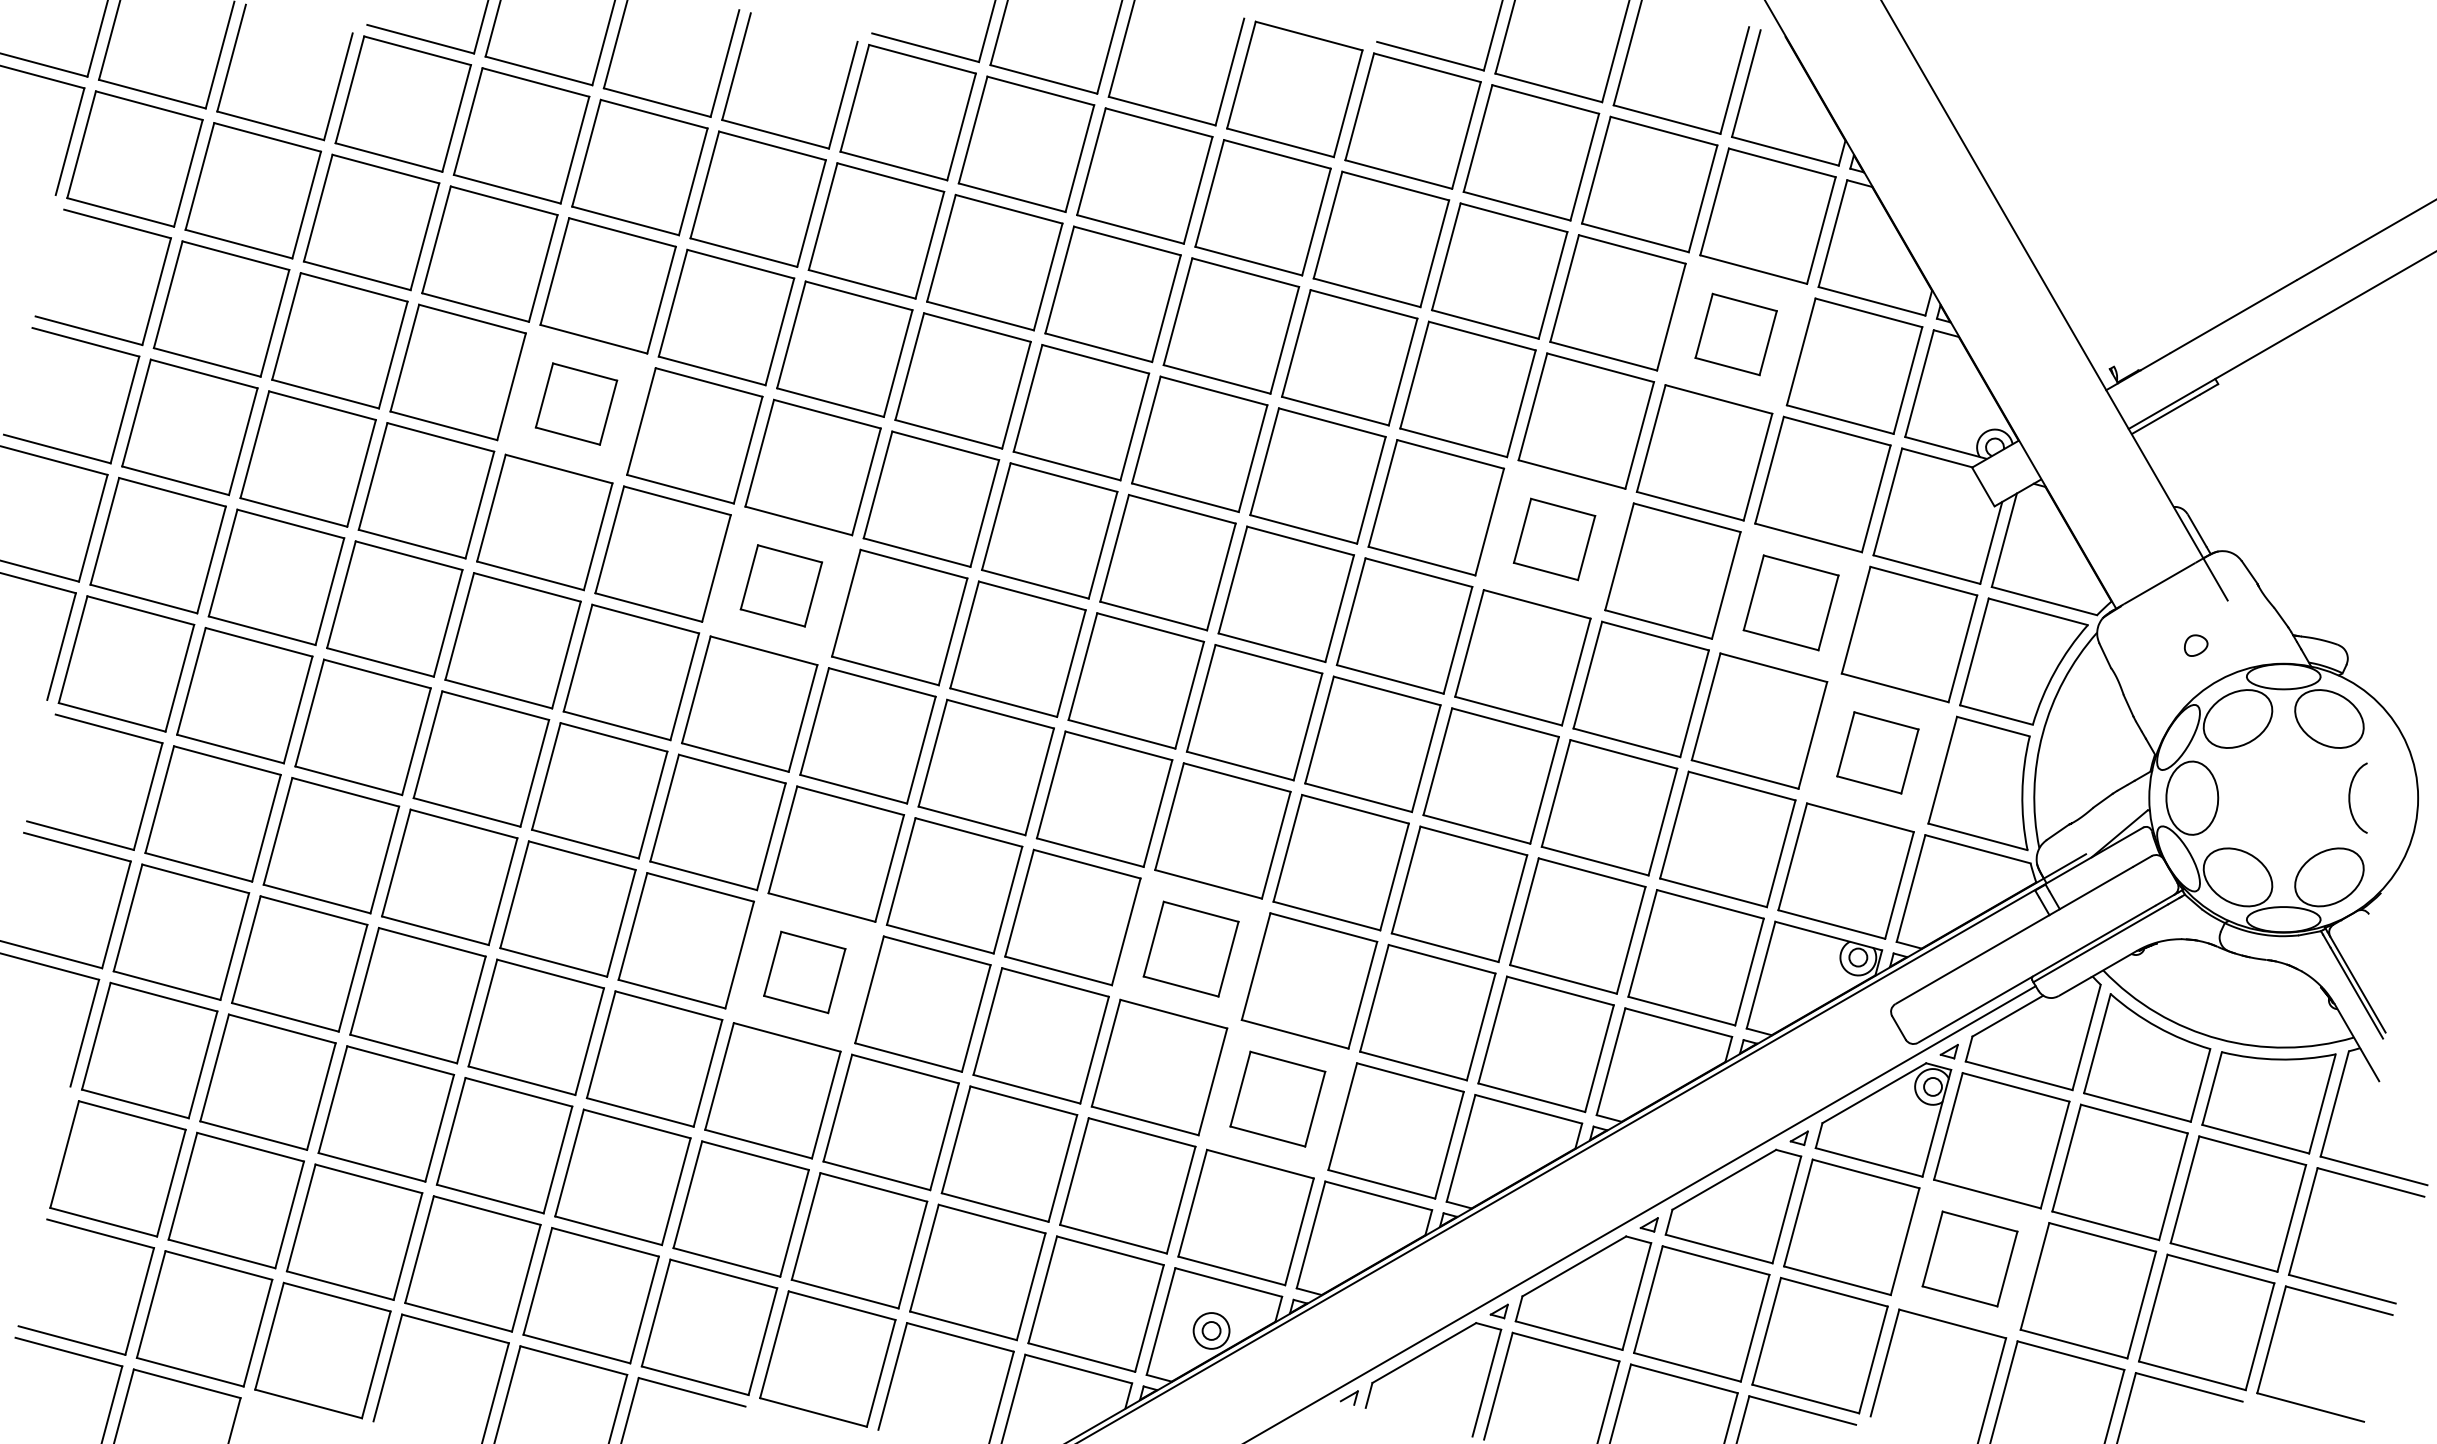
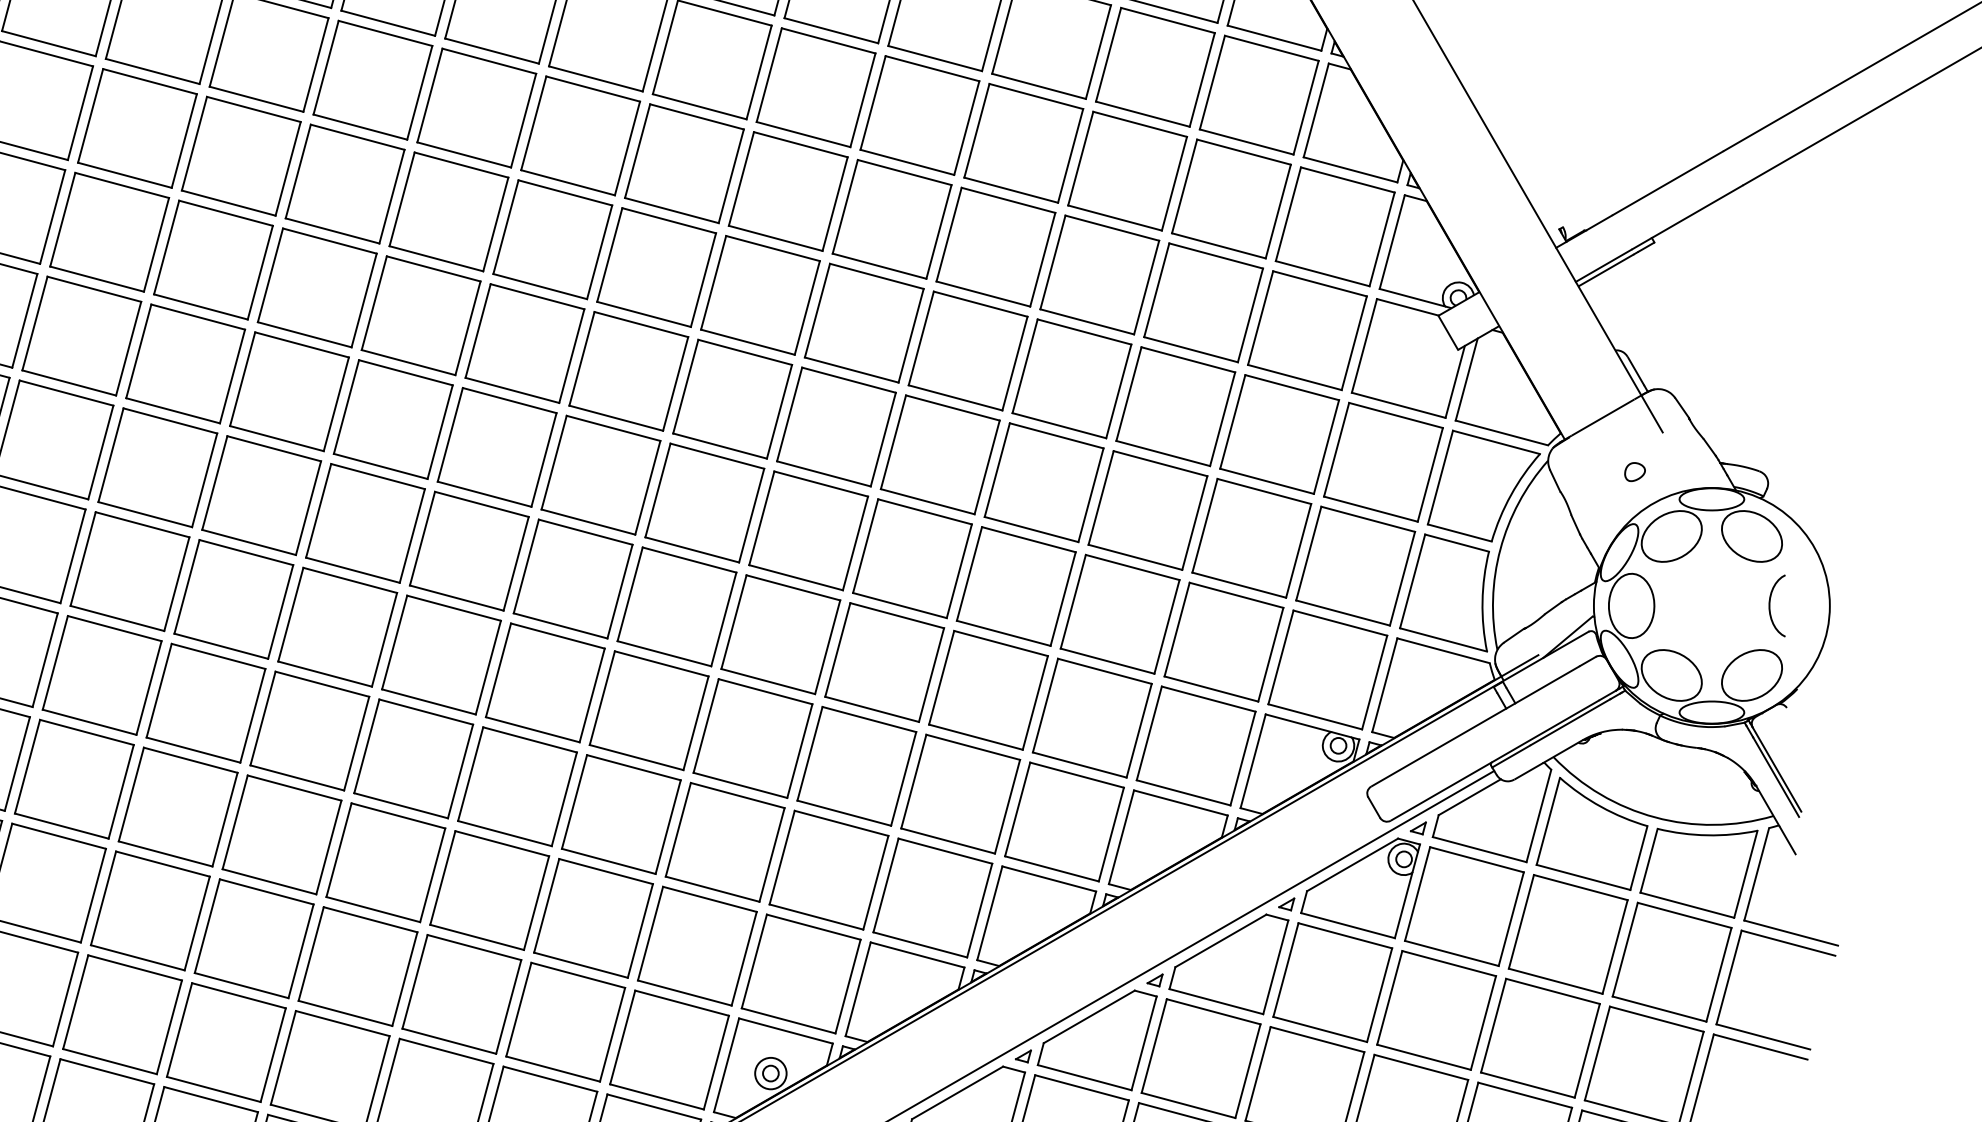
part: (1735, 334) -> (1230, 198), size x1.67
part: (576, 403) -> (213, 259), size x1.67
part: (1554, 539) -> (1071, 378), size x1.67
part: (781, 585) -> (393, 419), size x1.67
part: (1790, 602) -> (1278, 434), size x1.43
part: (1877, 752) -> (1355, 565), size x1.67
part: (1190, 948) -> (752, 737), size x1.43
part: (804, 972) -> (413, 758), size x1.67
part: (1277, 1098) -> (828, 869), size x1.43
part: (1969, 1258) -> (1436, 1009), size x1.43

